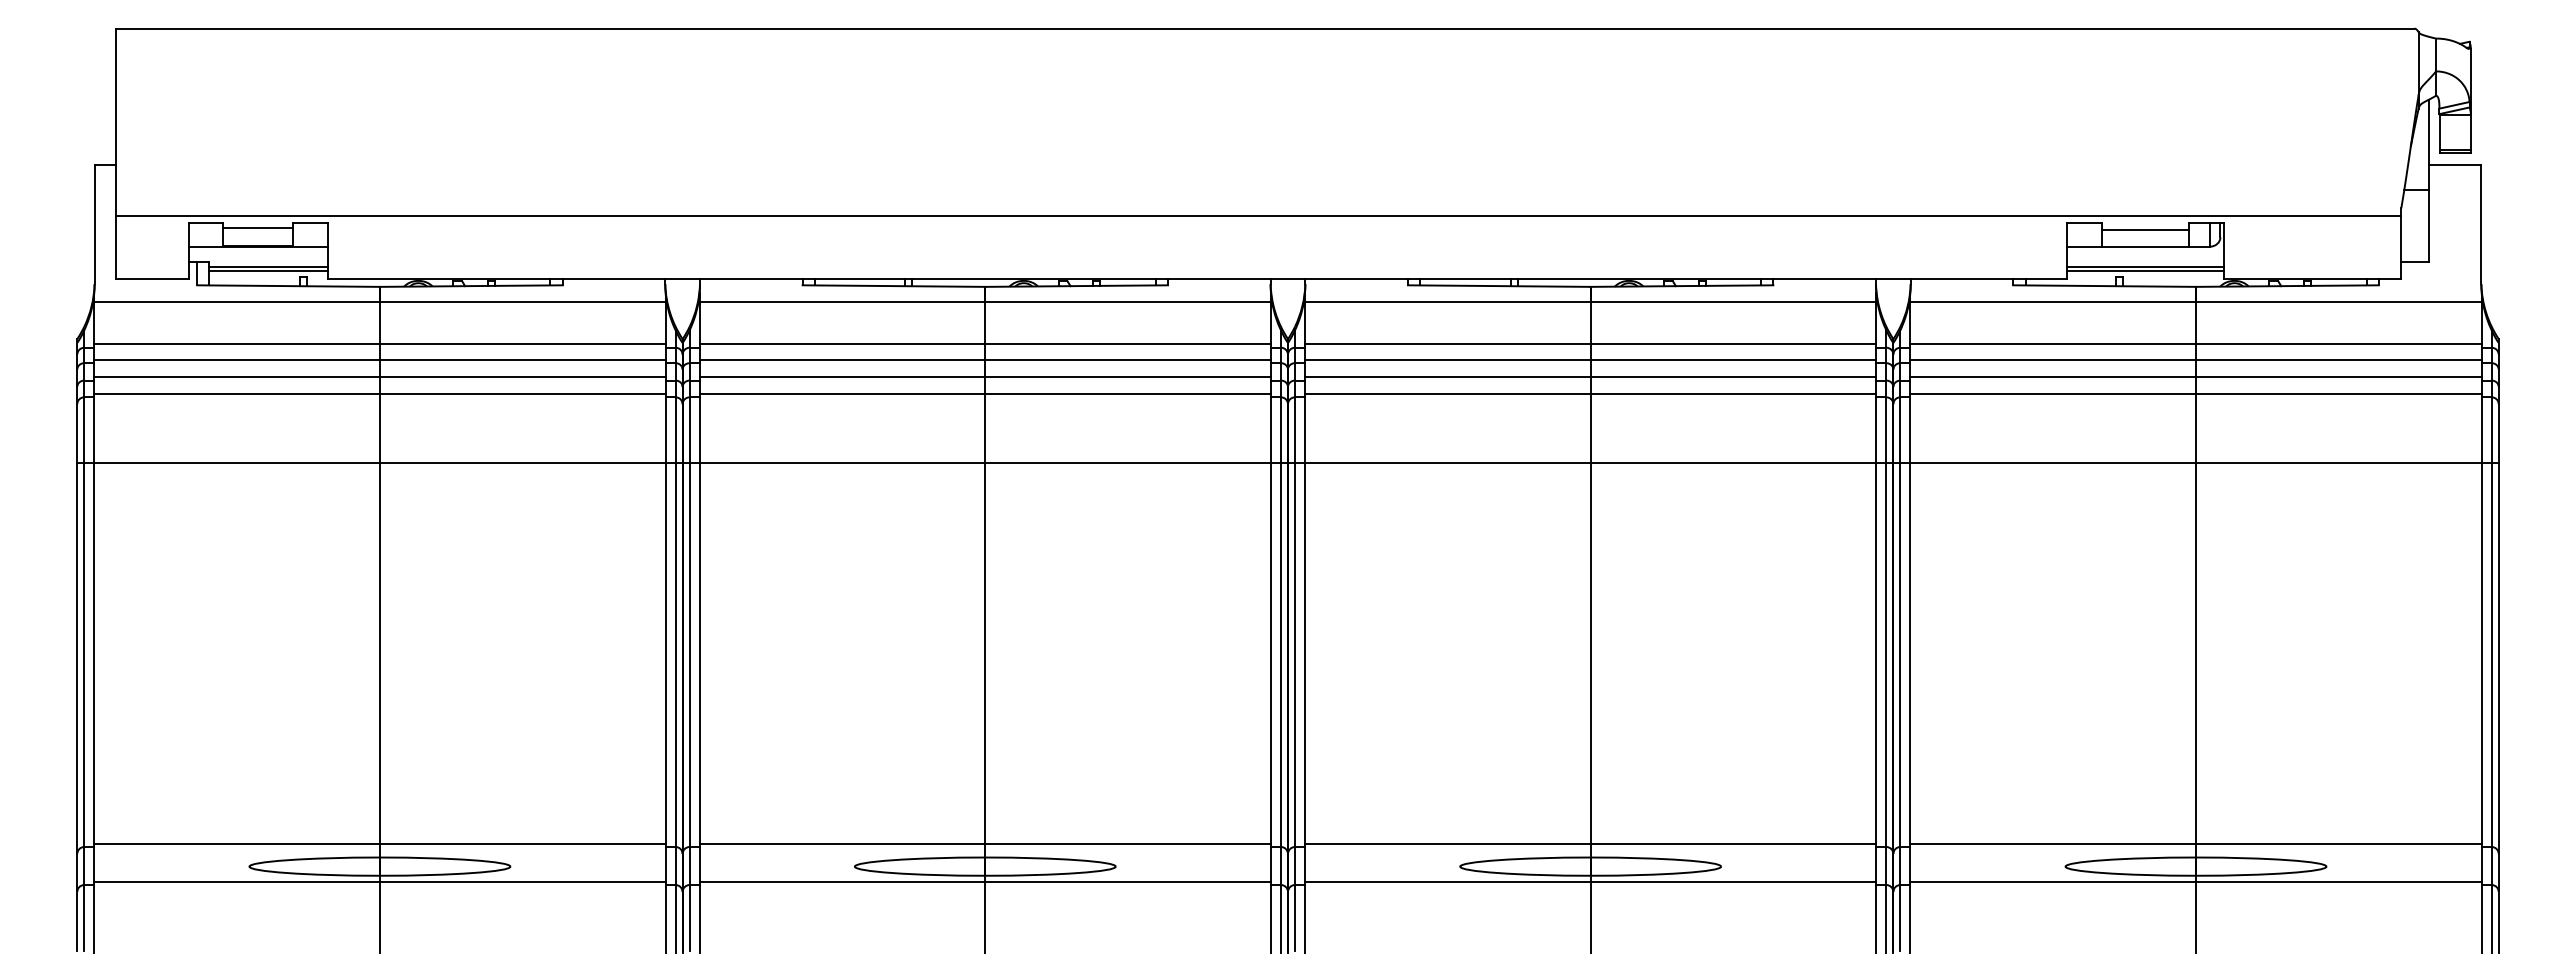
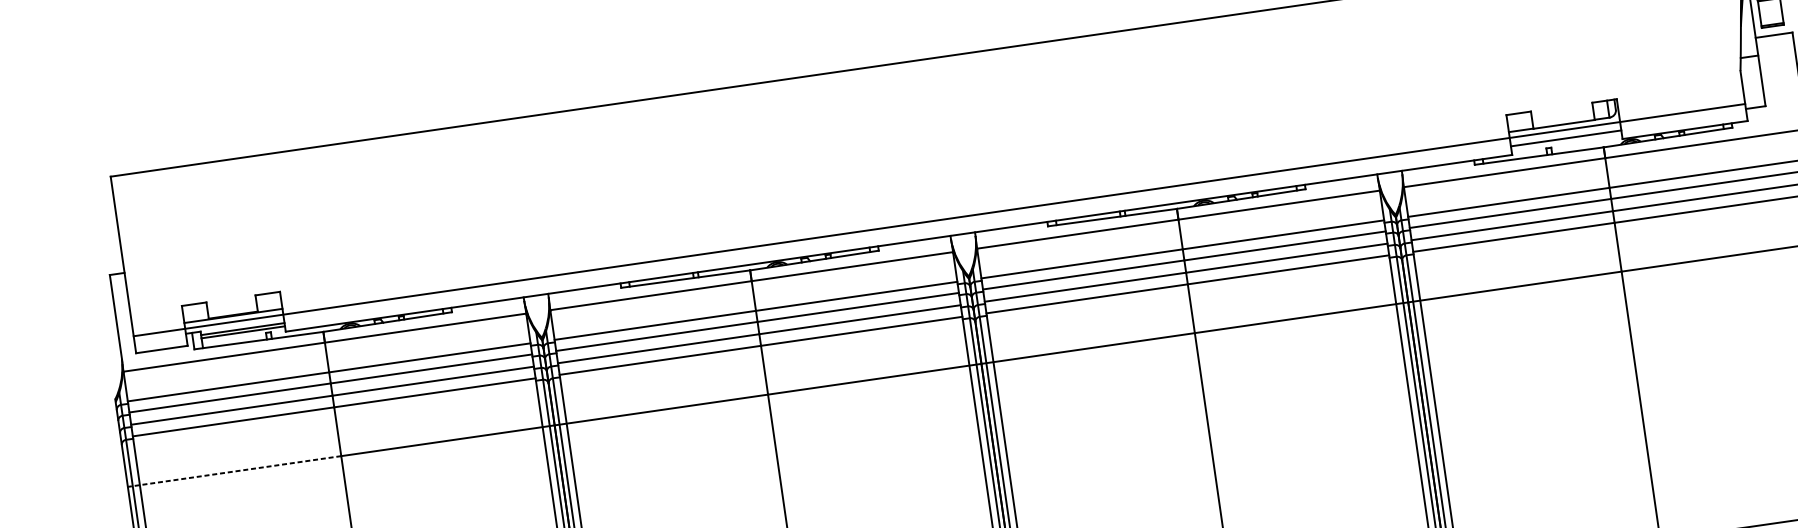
line: (1258, 215) -> (939, 219), moved
line: (257, 228) -> (231, 303), removed
line: (2145, 229) -> (1562, 112), removed
line: (2145, 271) -> (1566, 141), removed
line: (228, 463) -> (234, 471), solid -> dashed

